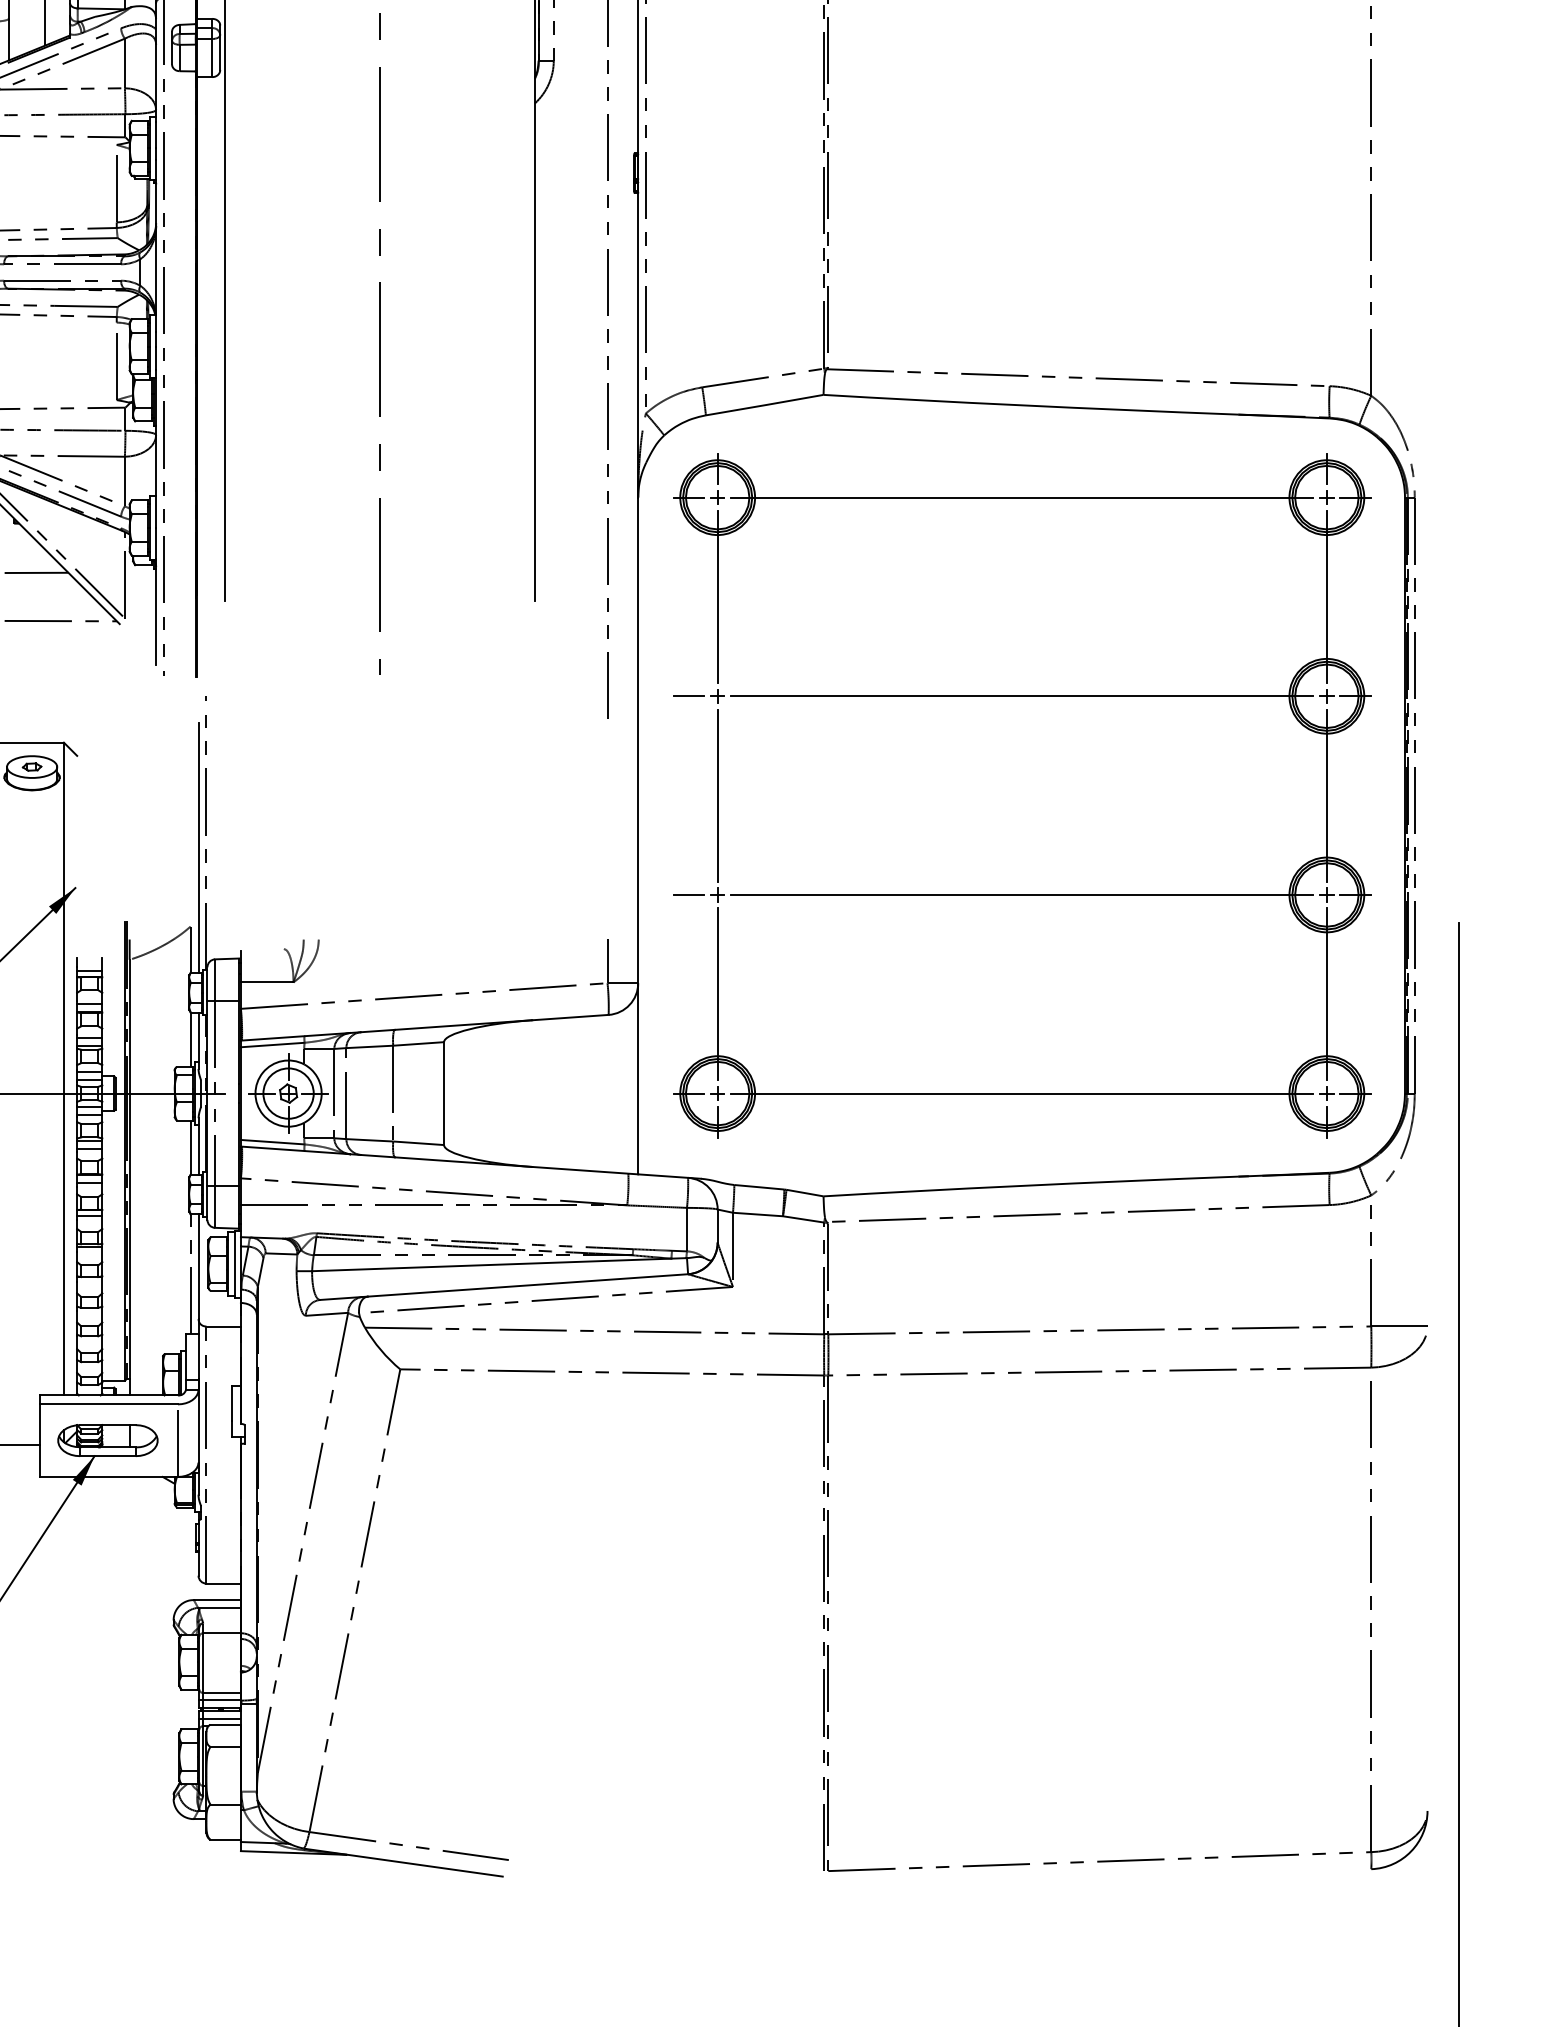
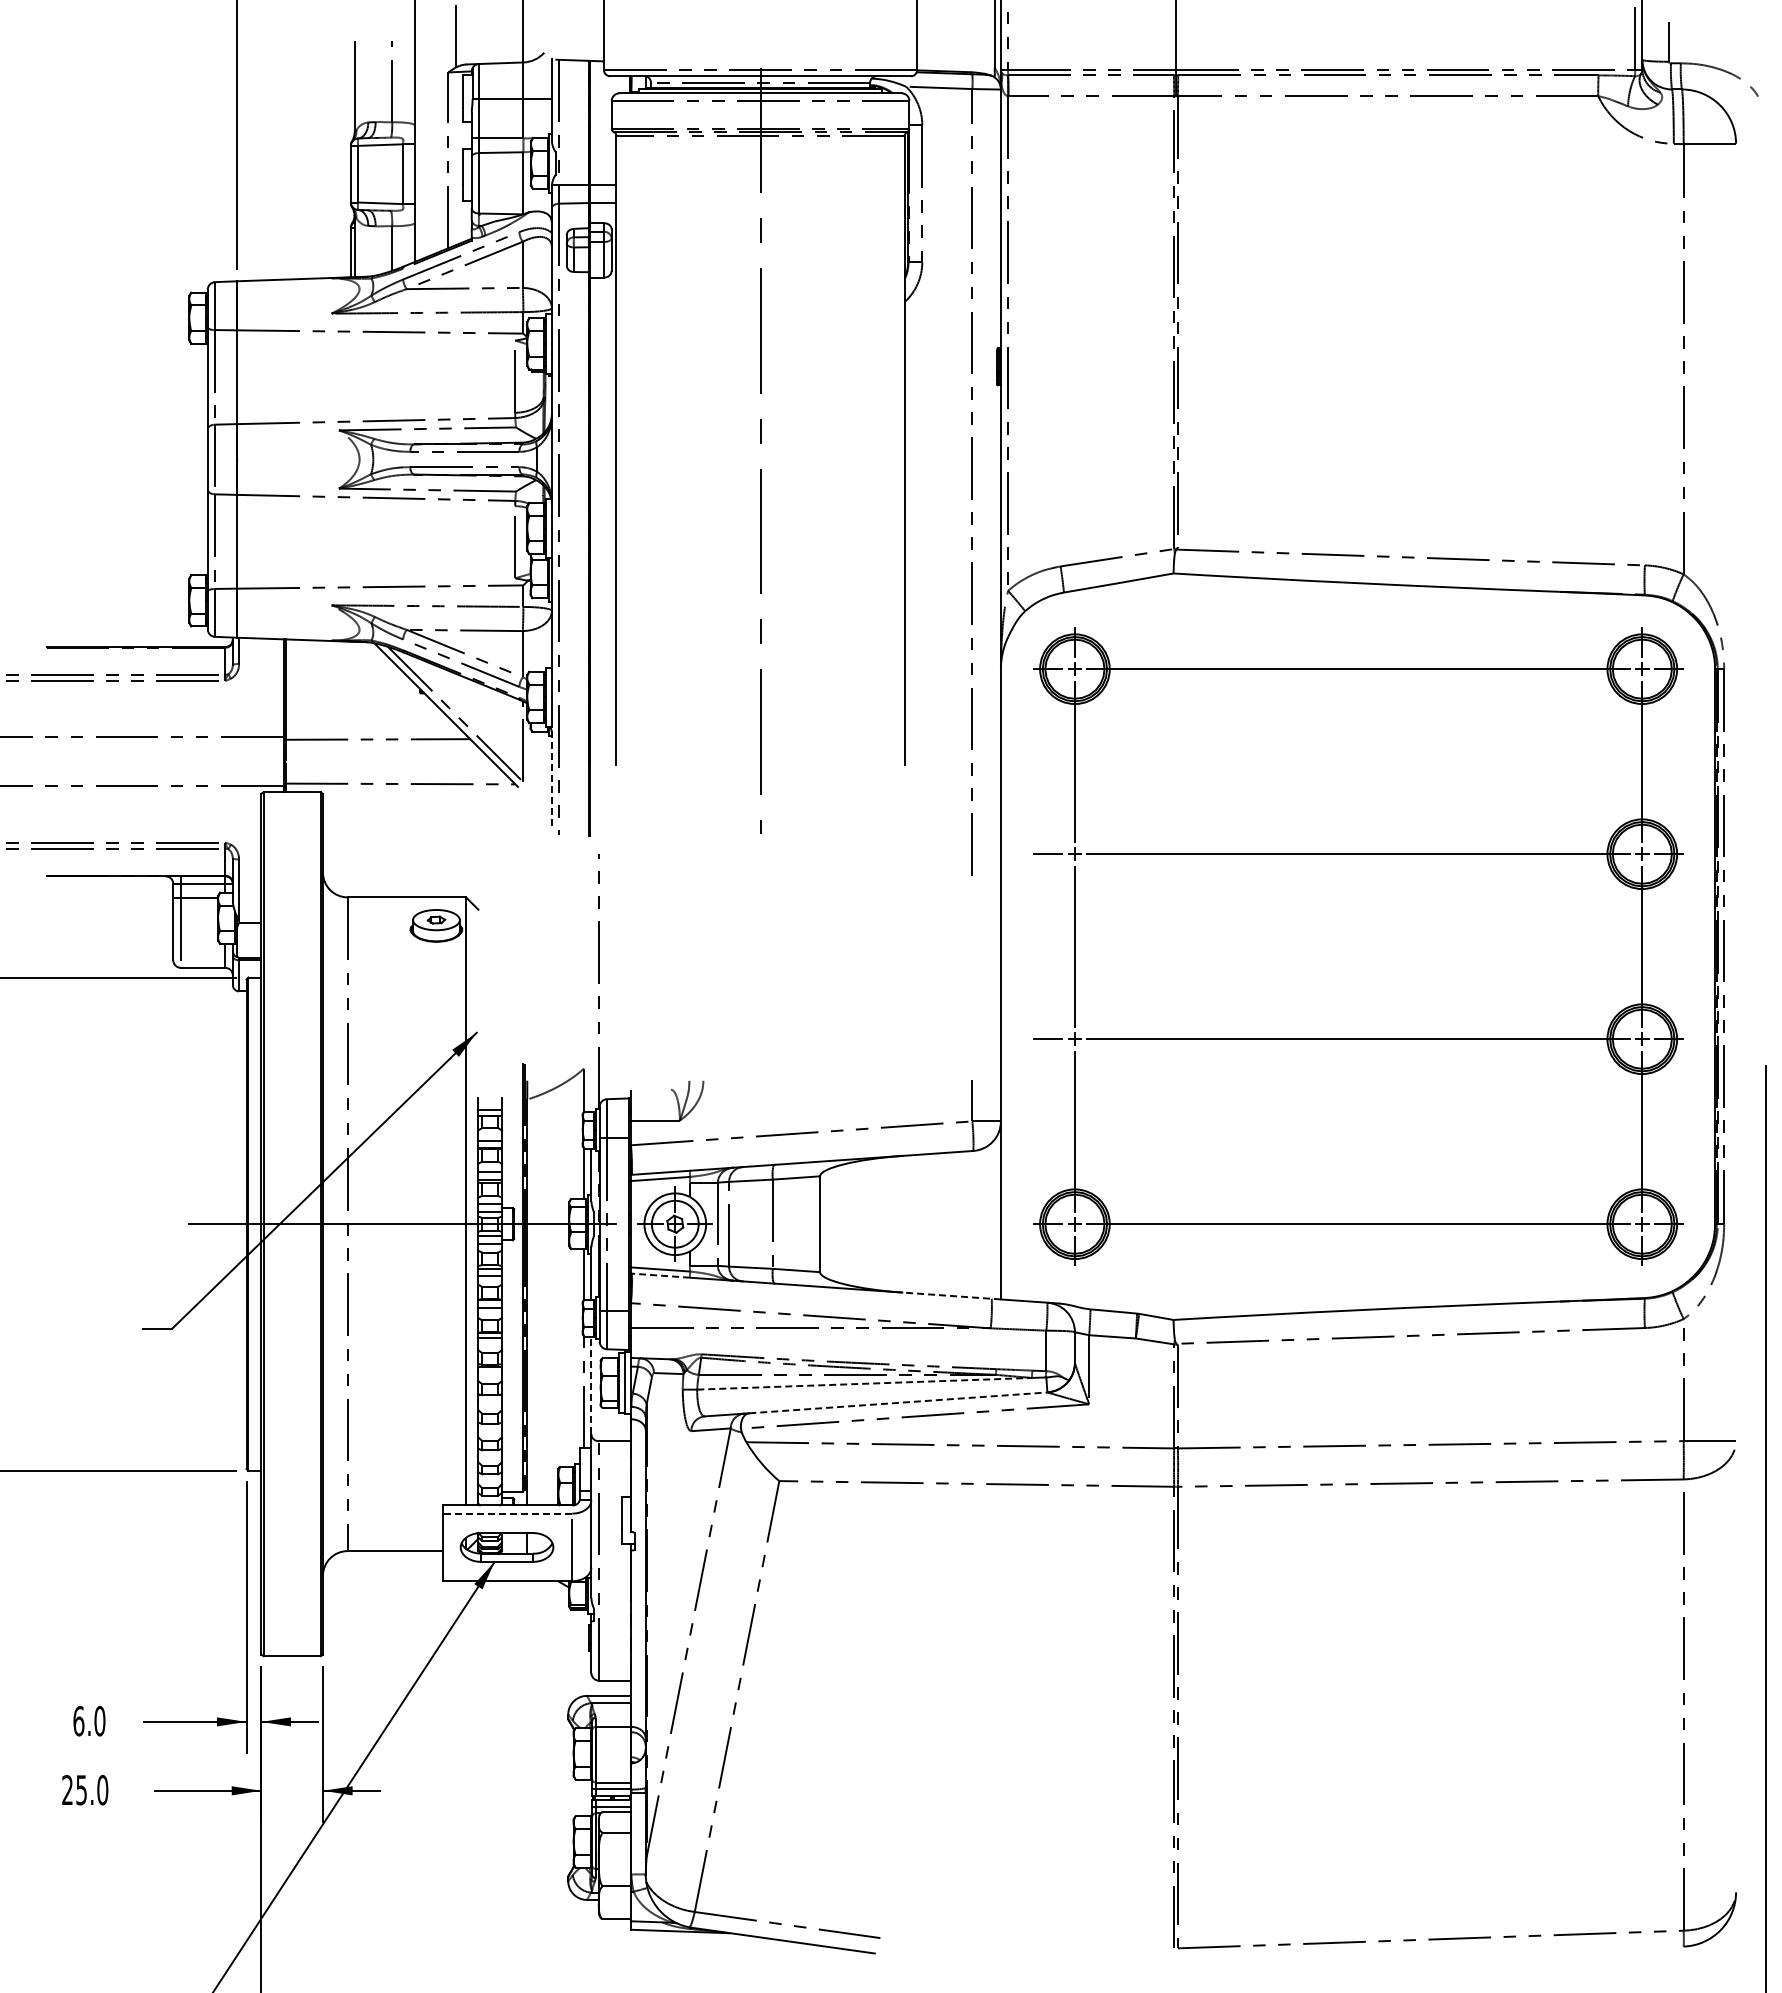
line: (155, 611) -> (551, 775), solid -> dashed
line: (198, 848) -> (591, 995), removed
line: (272, 1148) -> (660, 1275), solid -> dashed
line: (585, 1170) -> (951, 1295), solid -> dashed
line: (492, 1264) -> (865, 1383), solid -> dashed
line: (198, 1266) -> (591, 1385), solid -> dashed
line: (528, 1285) -> (898, 1402), solid -> dashed
line: (108, 1404) -> (507, 1513), solid -> dashed

